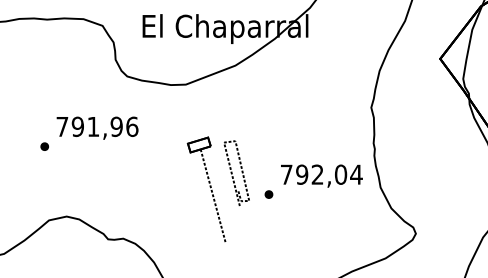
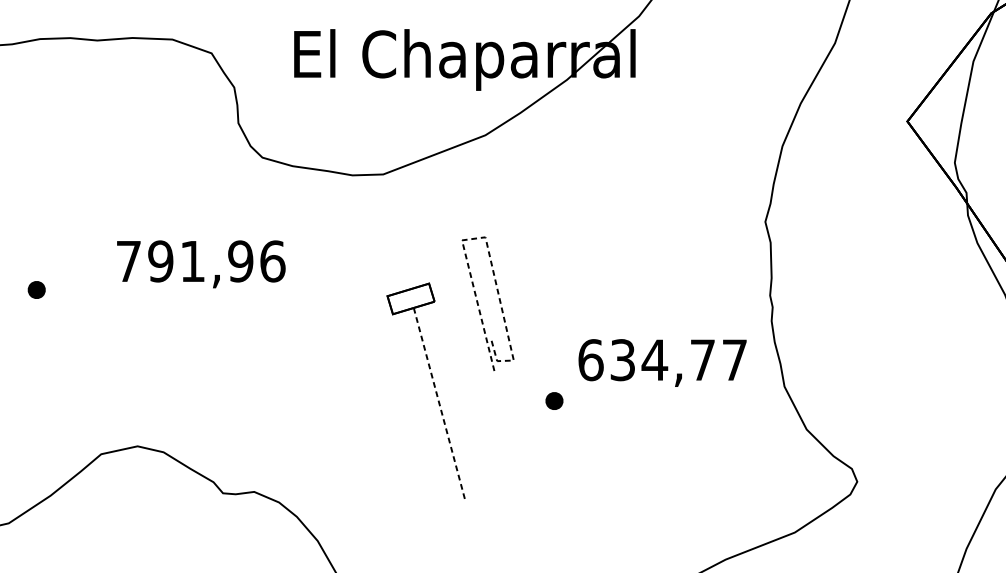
part: (44, 146) -> (36, 289), moved
curve: (232, 172) -> (479, 301), moved
text: (321, 174) -> (662, 359), 792,04 -> 634,77

